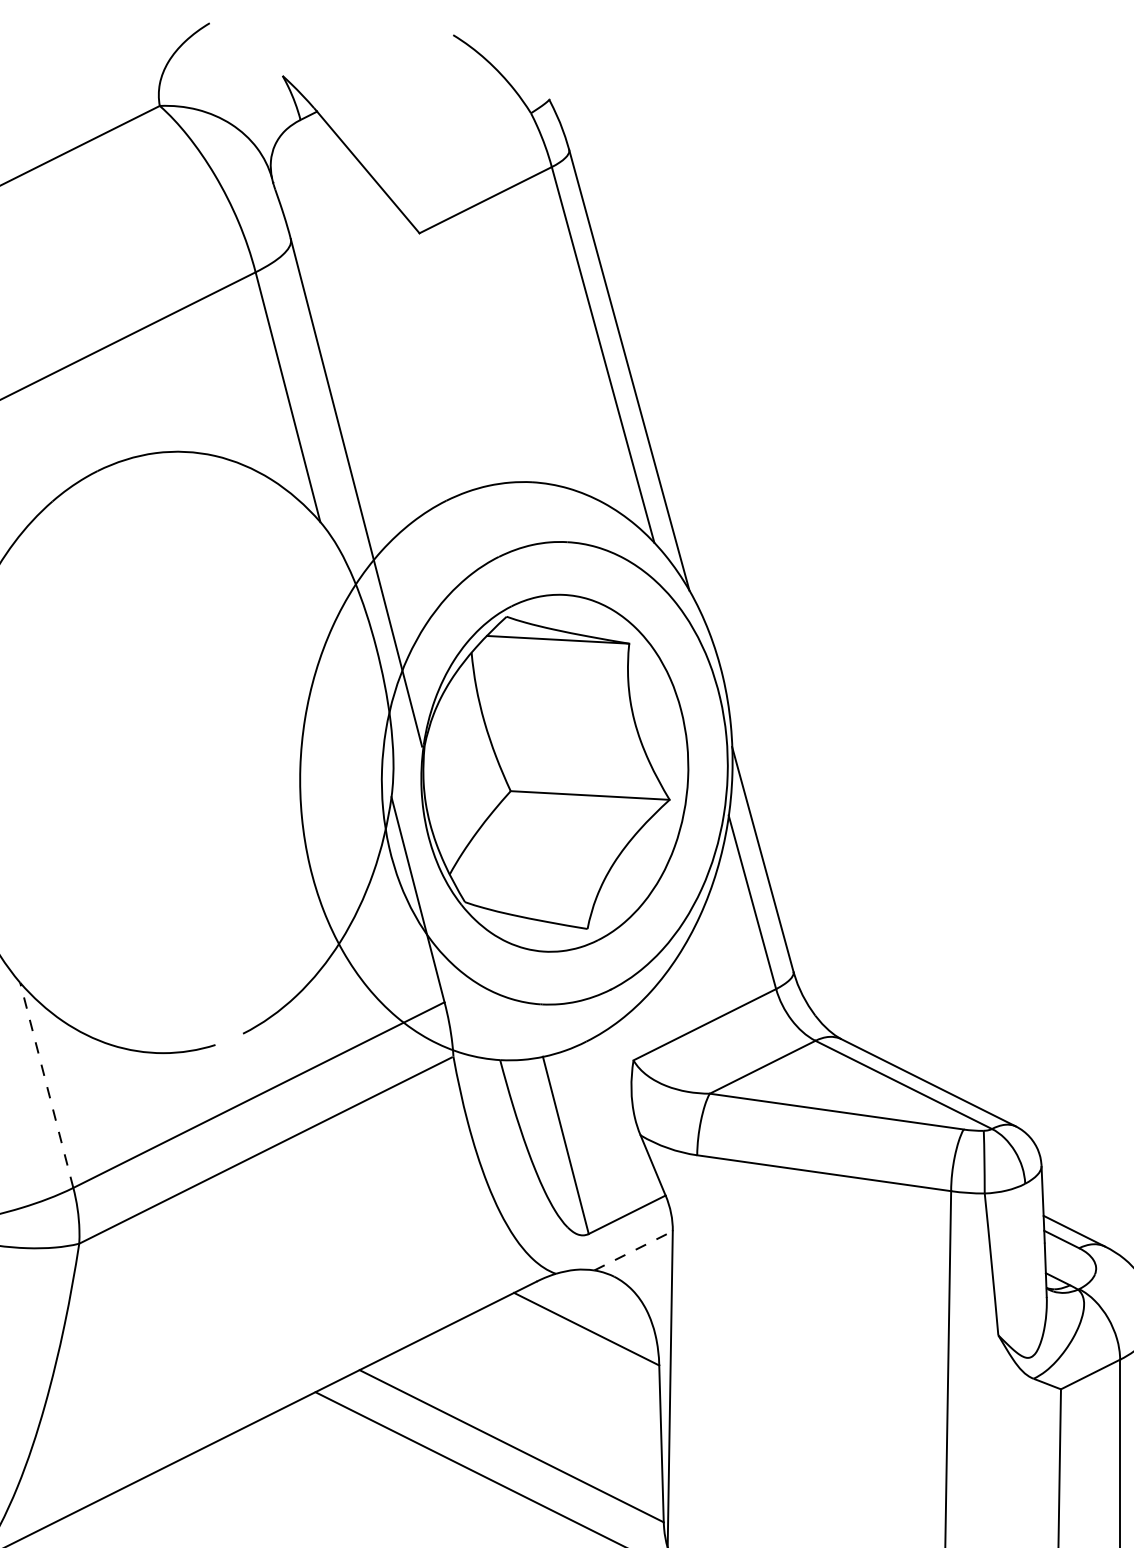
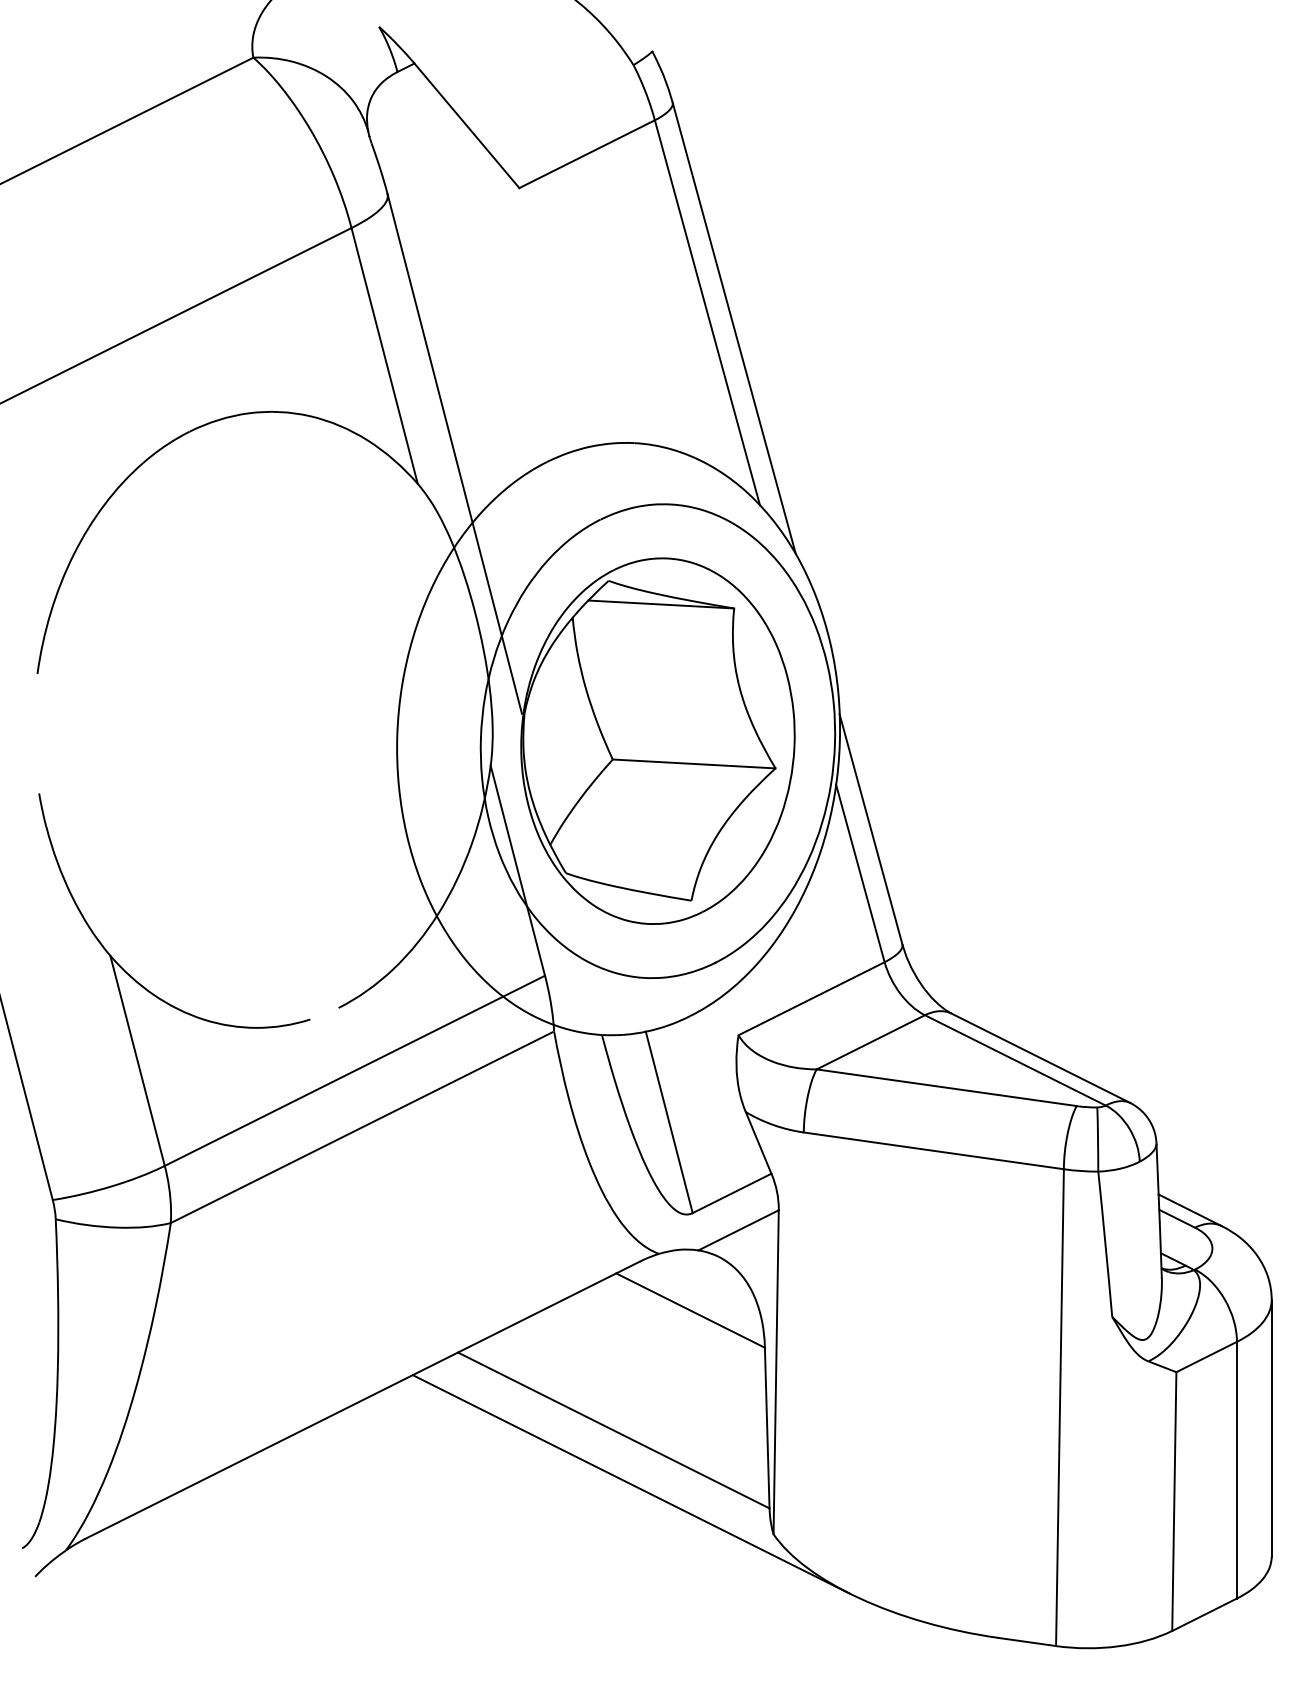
line: (46, 1085) -> (137, 1060), dashed -> solid
line: (633, 1250) -> (738, 1230), dashed -> solid

